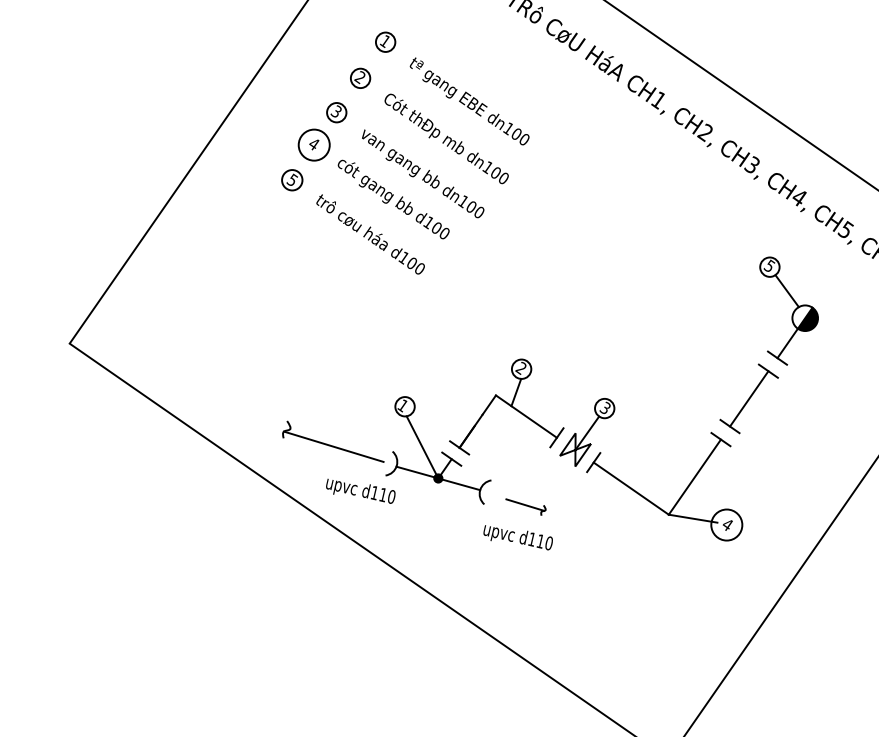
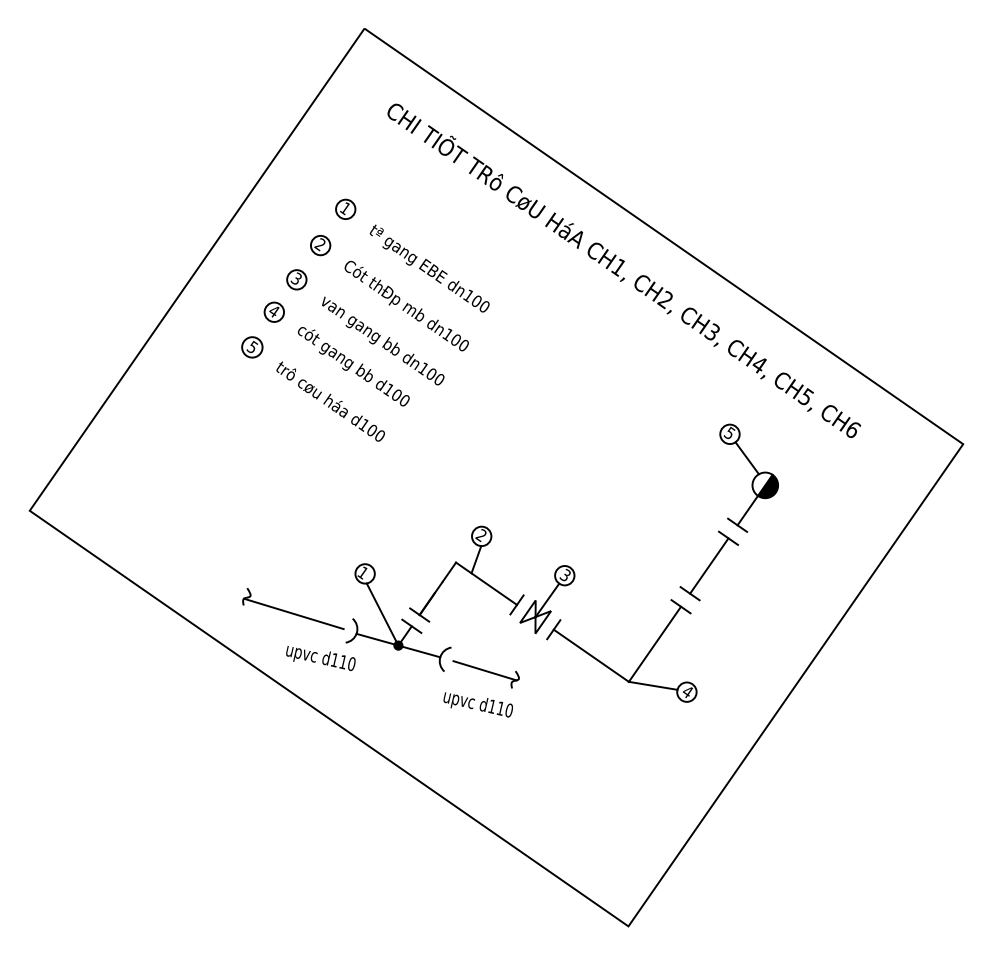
circle: (314, 144) -> (274, 311), size x0.62
part: (525, 507) -> (485, 674), size x1.67
circle: (726, 524) -> (686, 691), size x0.62

